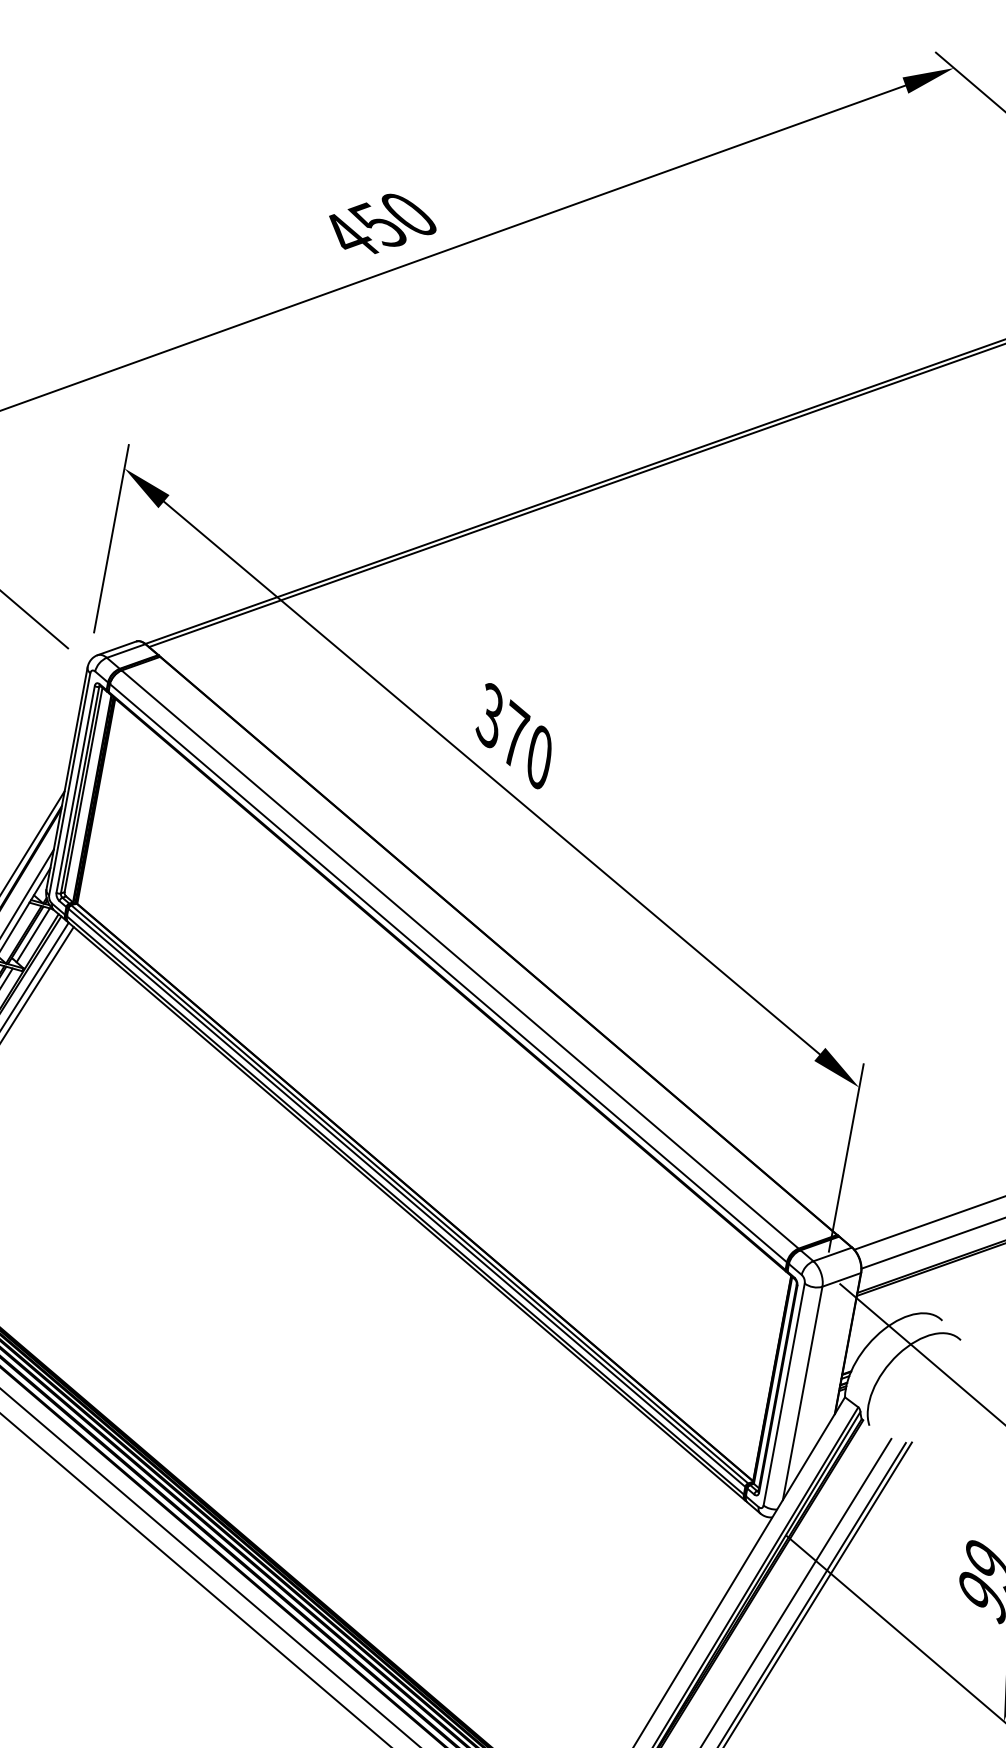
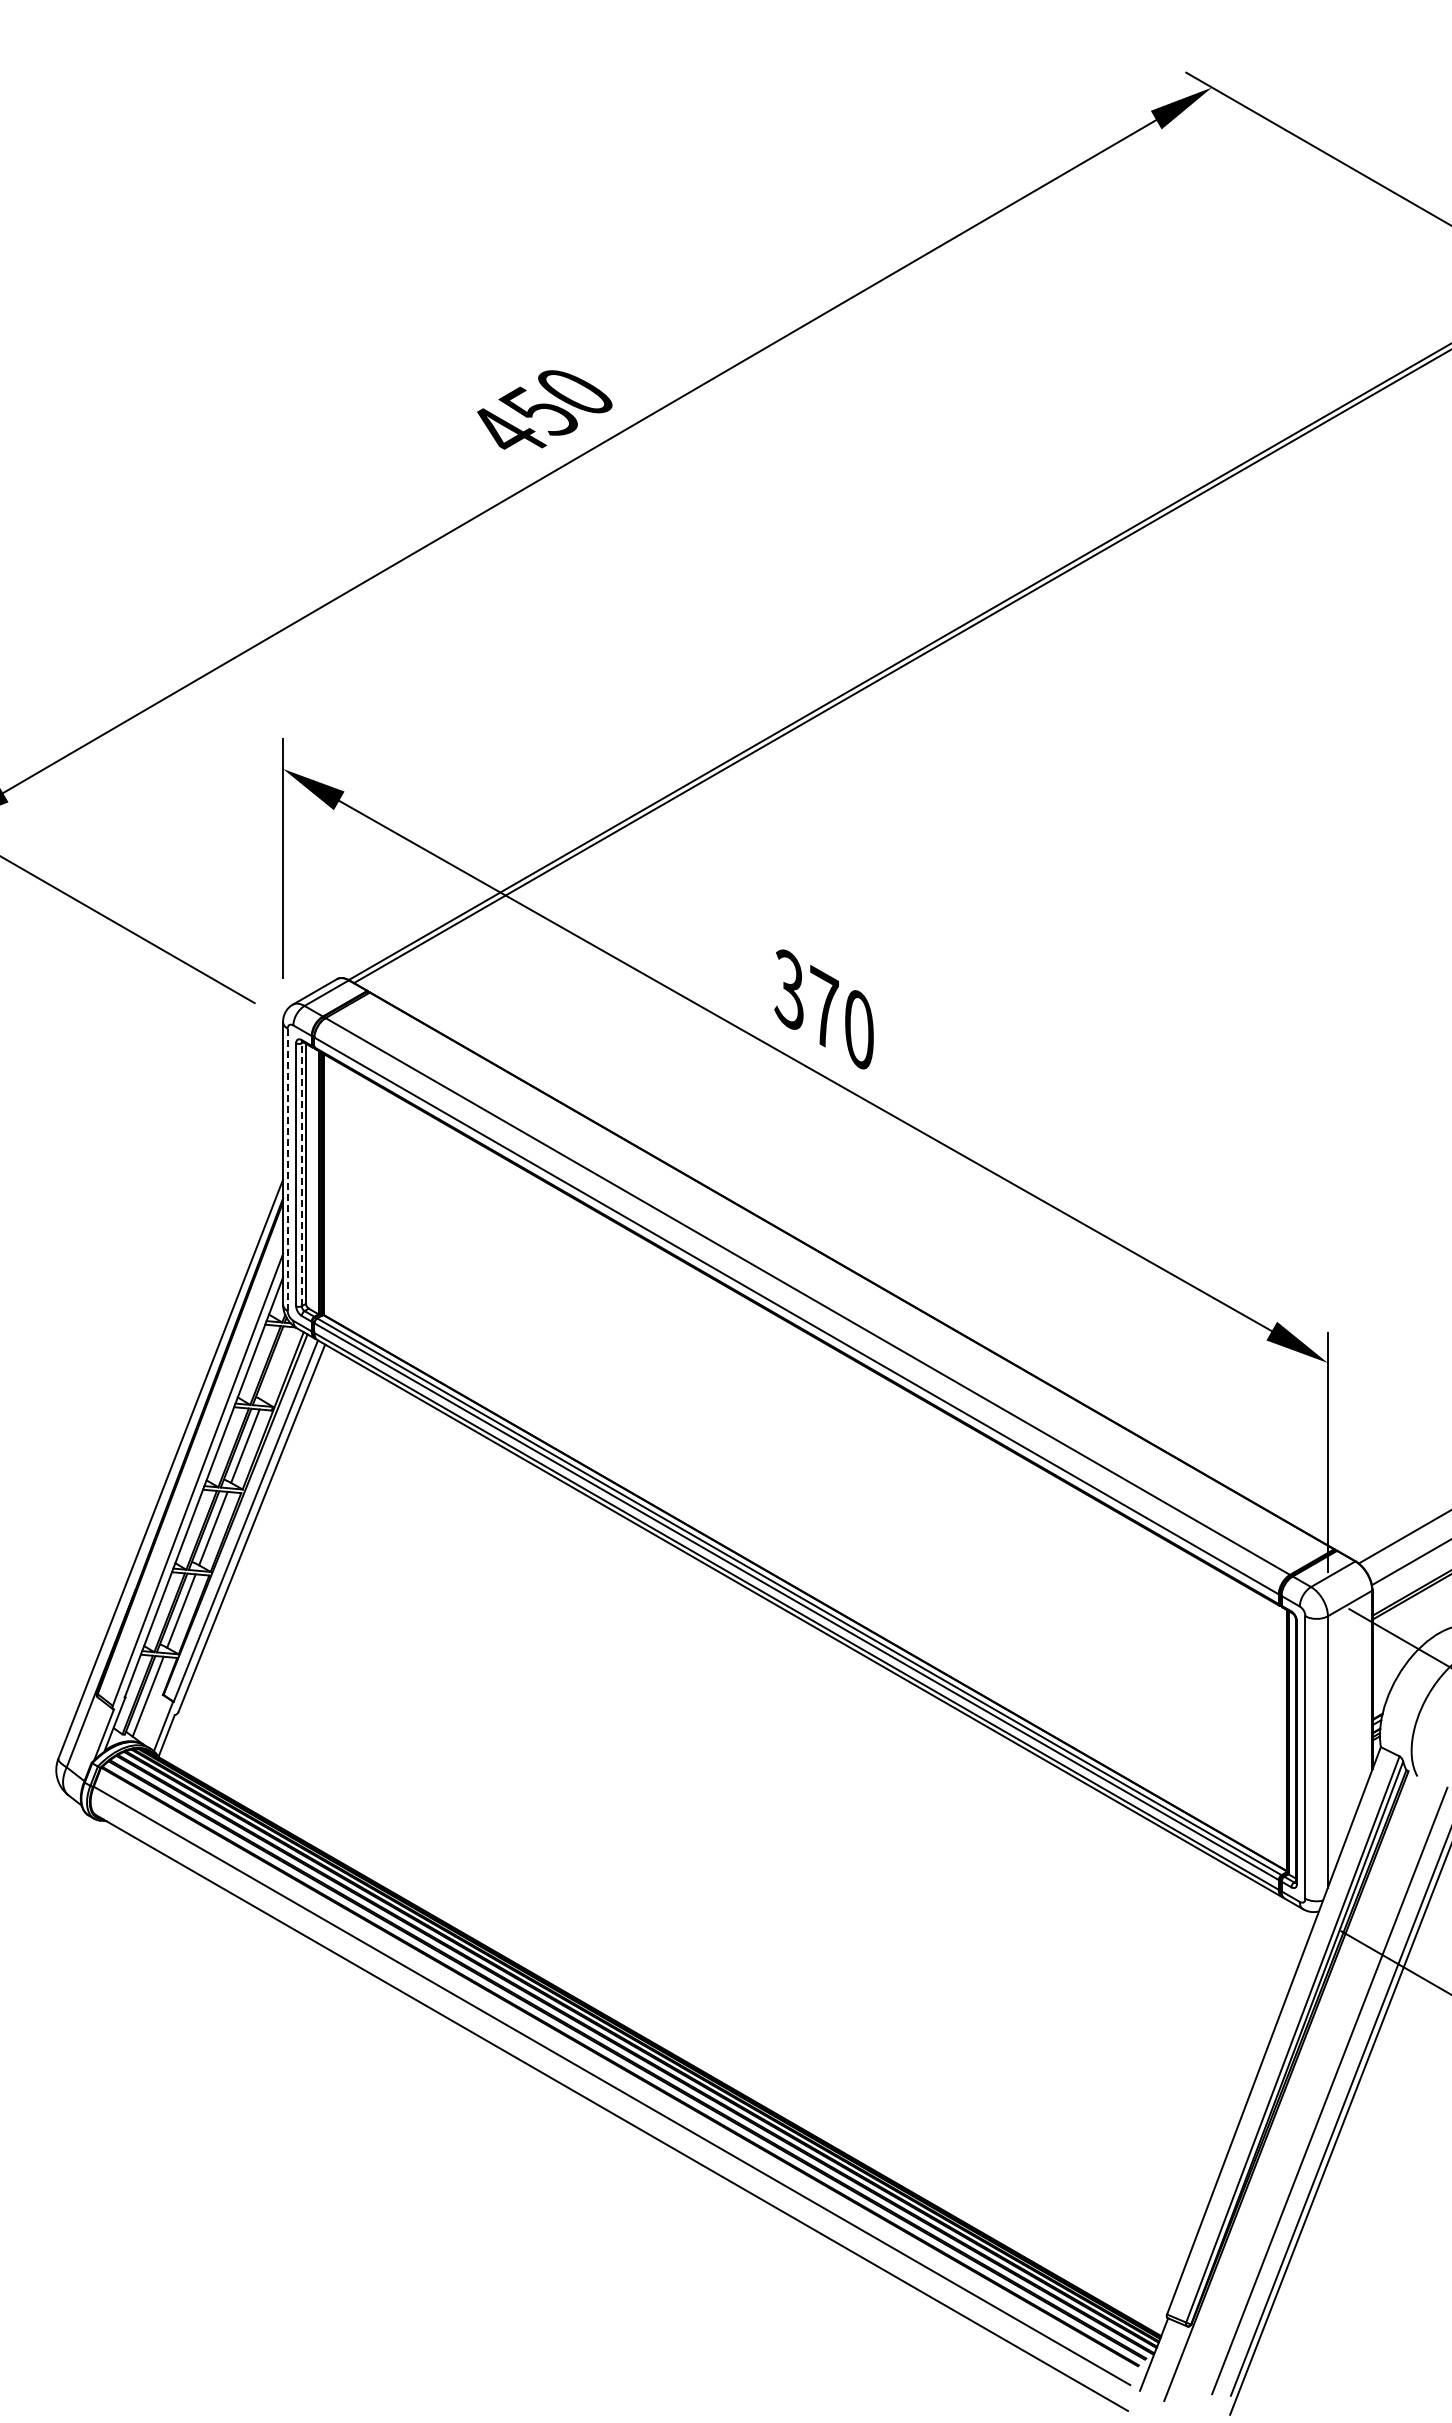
line: (69, 783) -> (287, 1169), solid -> dashed
line: (79, 789) -> (301, 1174), solid -> dashed
line: (33, 934) -> (277, 1363), removed

